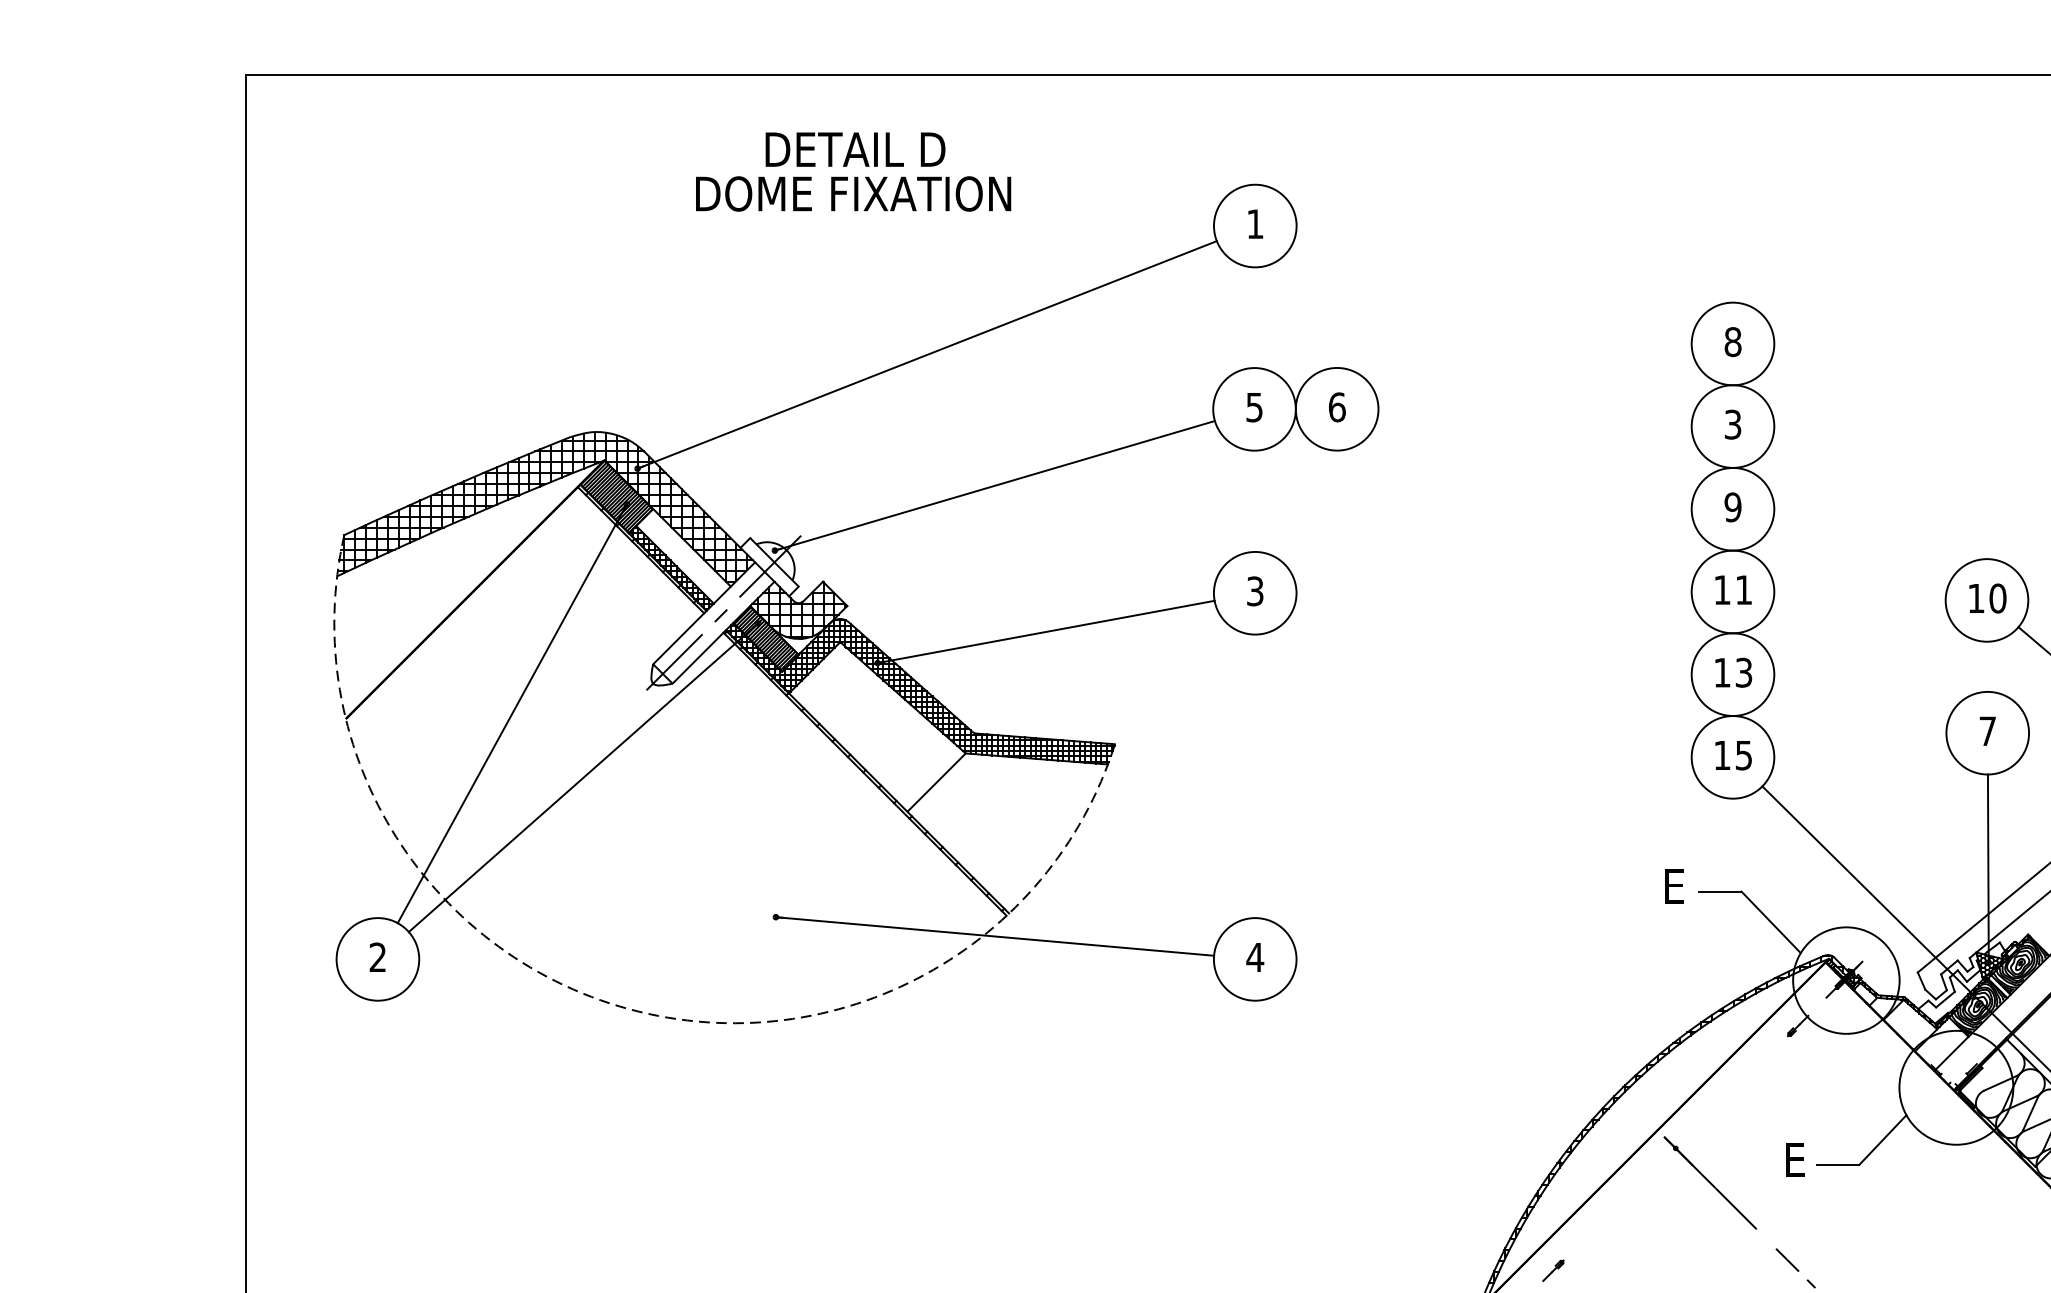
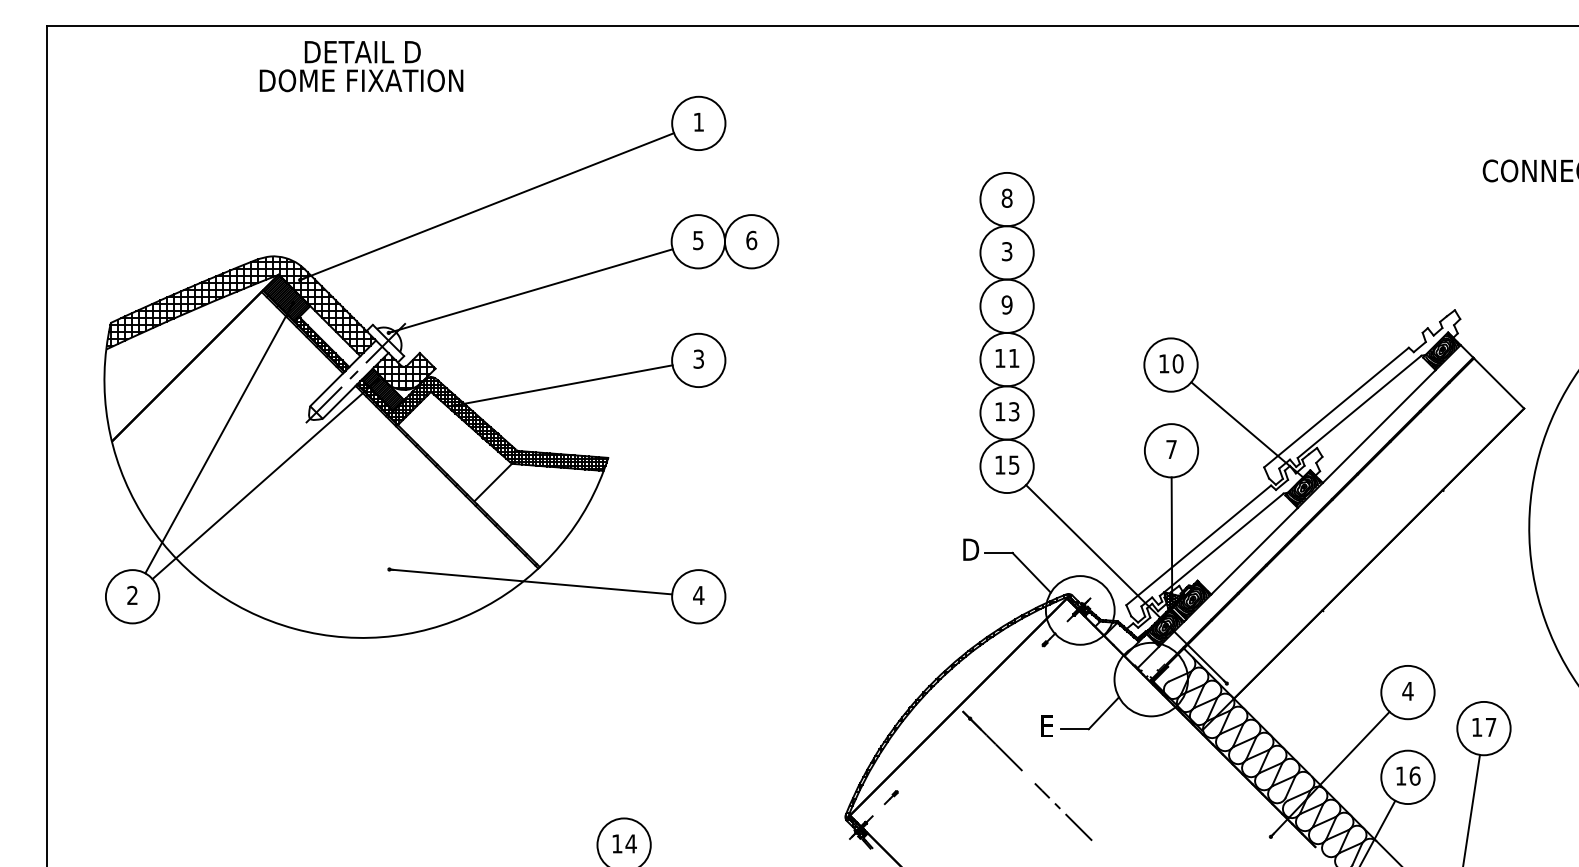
text: (853, 171) -> (361, 66), moved
text: (1677, 886) -> (971, 549), E -> D
arc: (628, 1008) -> (294, 628), dashed -> solid

